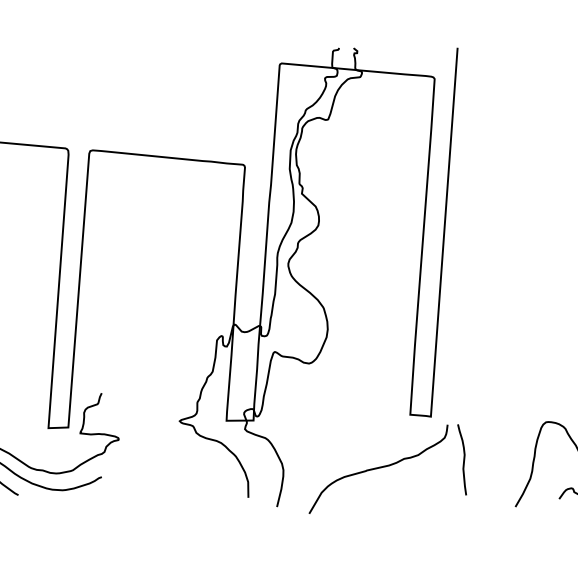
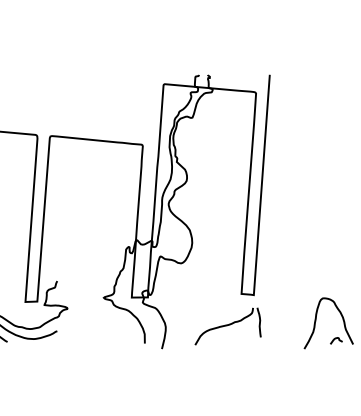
part: (386, 469) -> (227, 326), size x0.7

